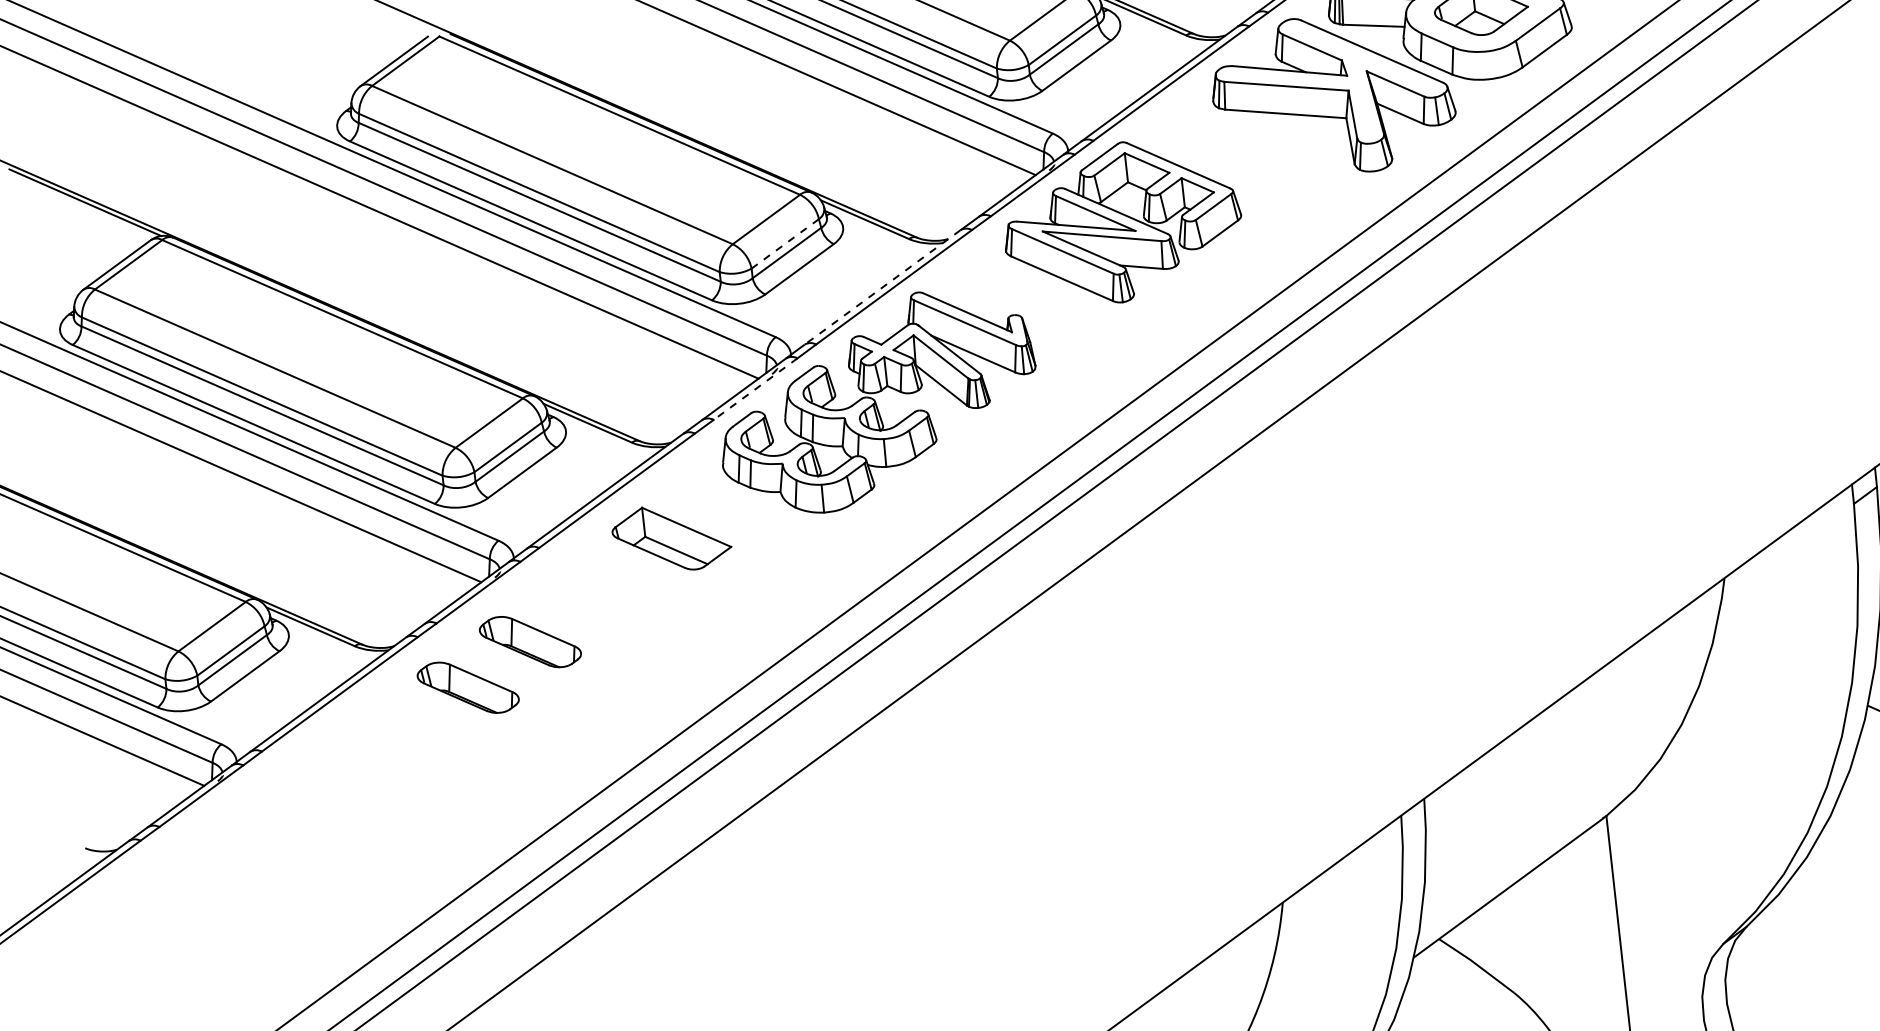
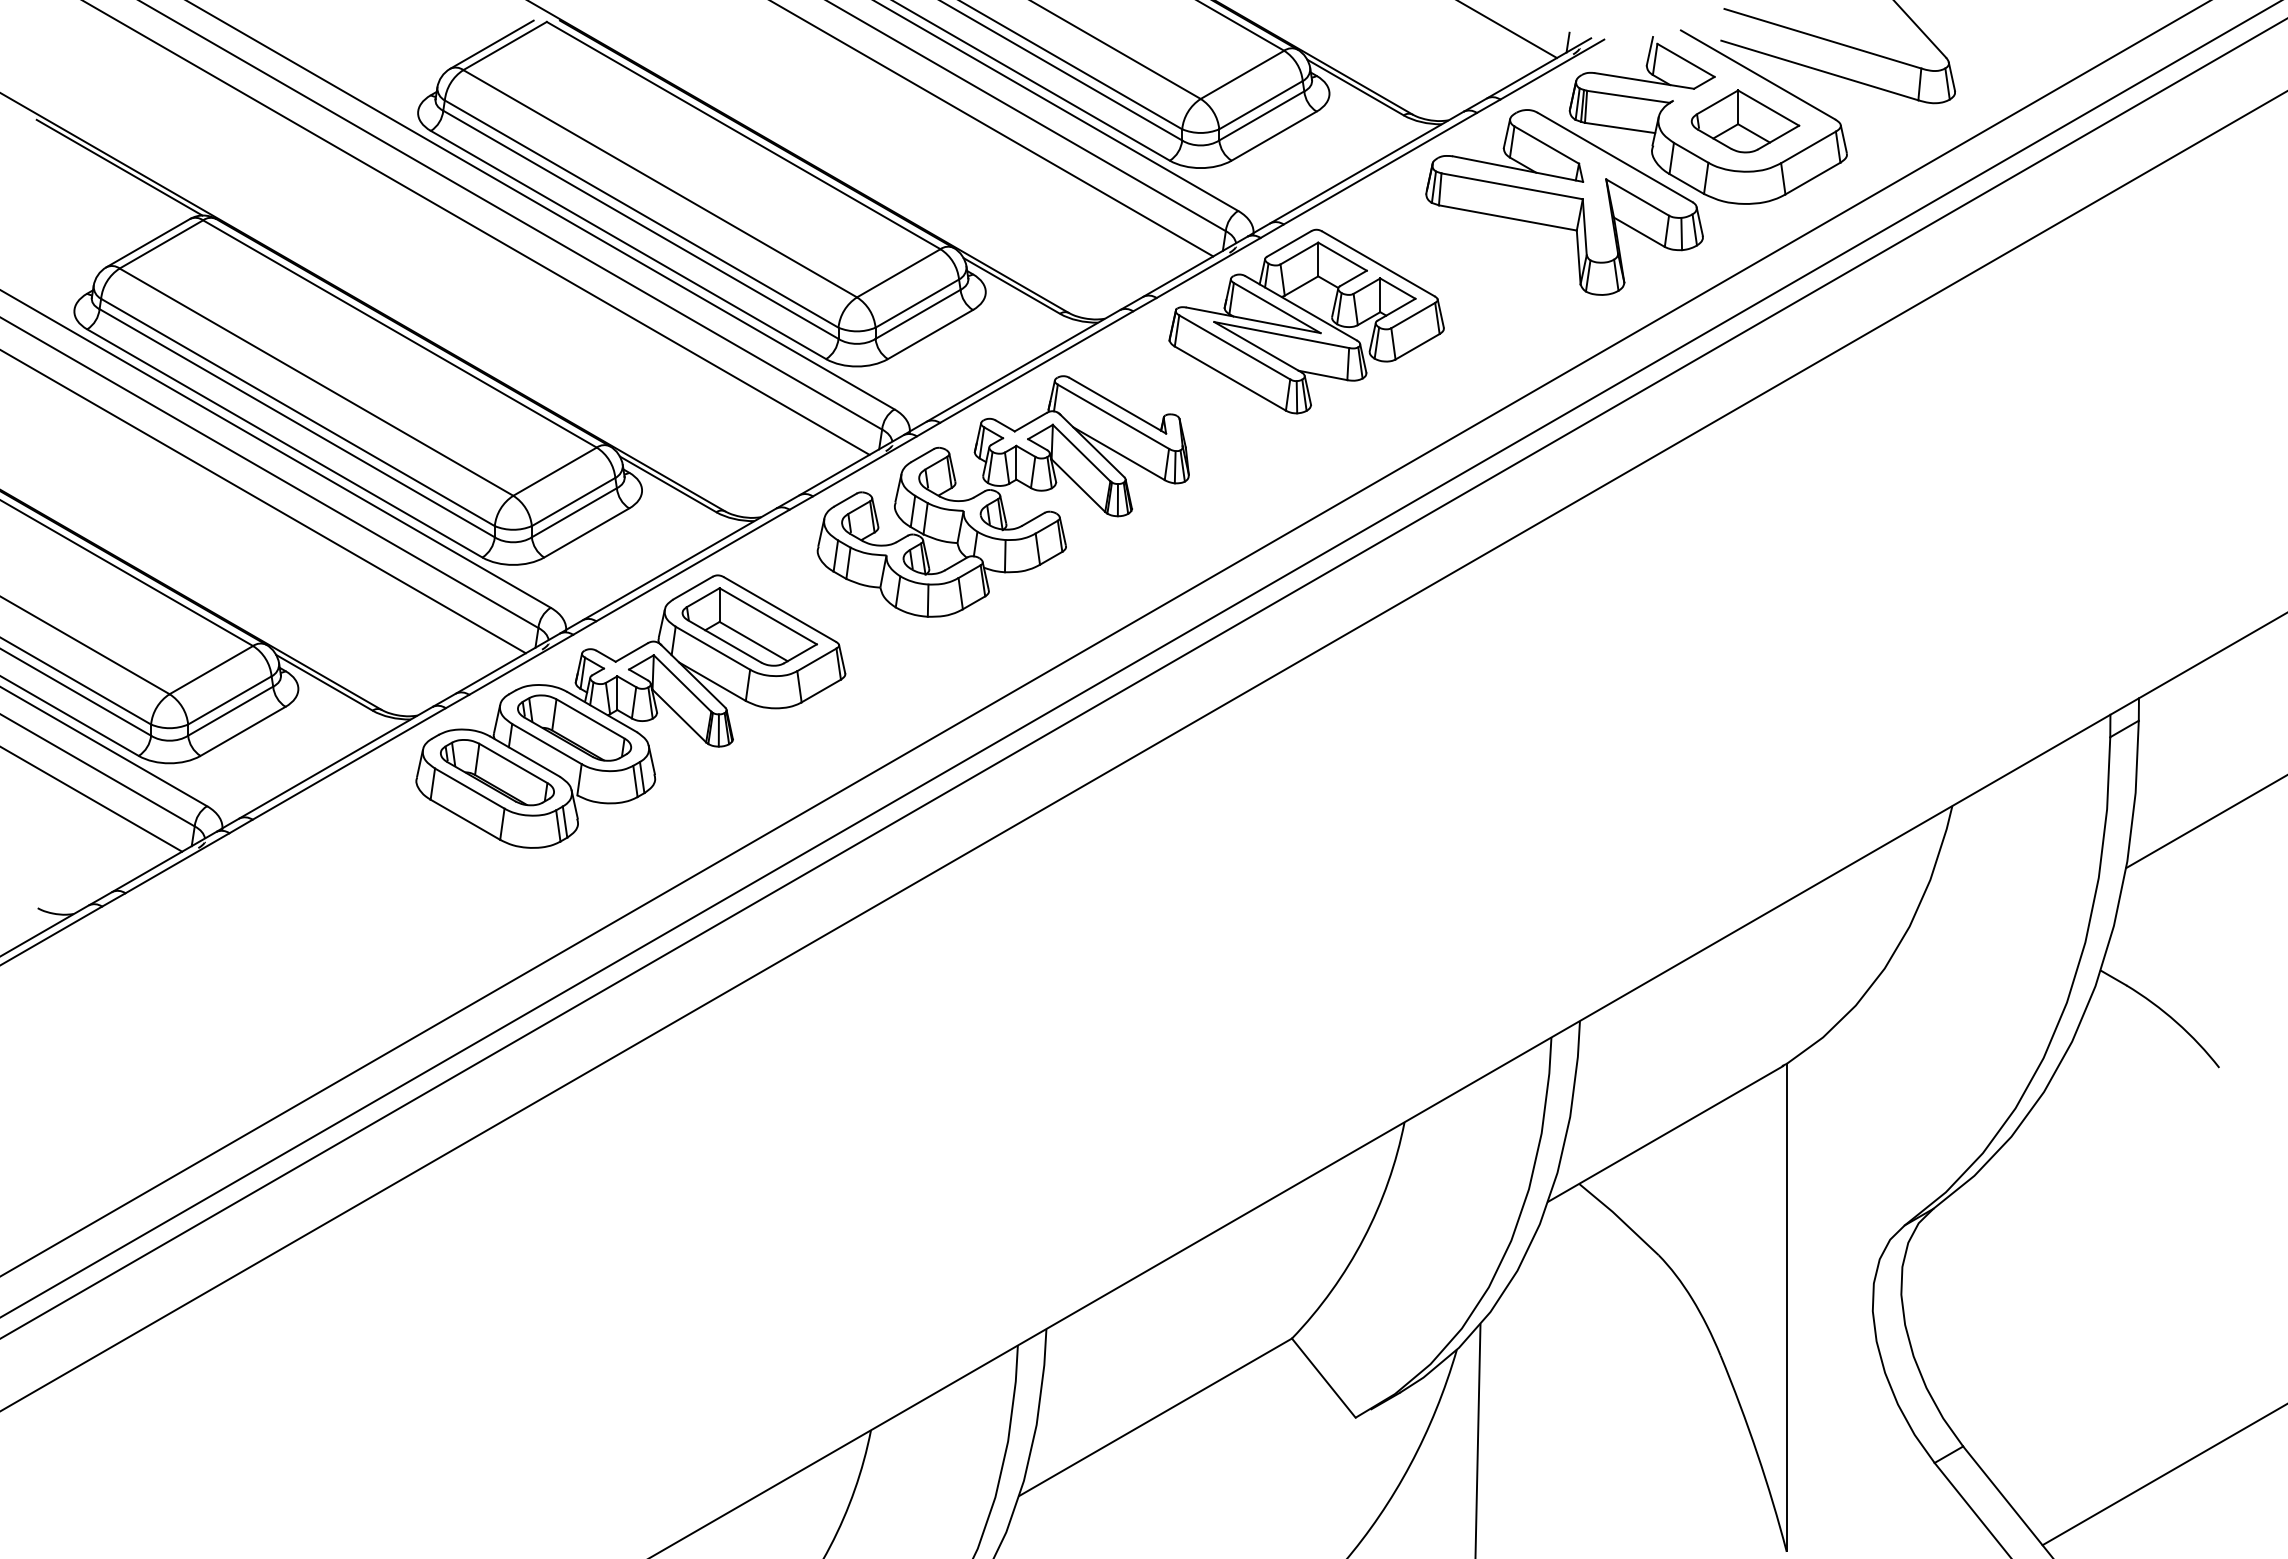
line: (784, 243) -> (916, 303), dashed -> solid
line: (882, 287) -> (1023, 365), dashed -> solid
line: (755, 389) -> (864, 466), dashed -> solid
part: (577, 622) -> (630, 711), added

